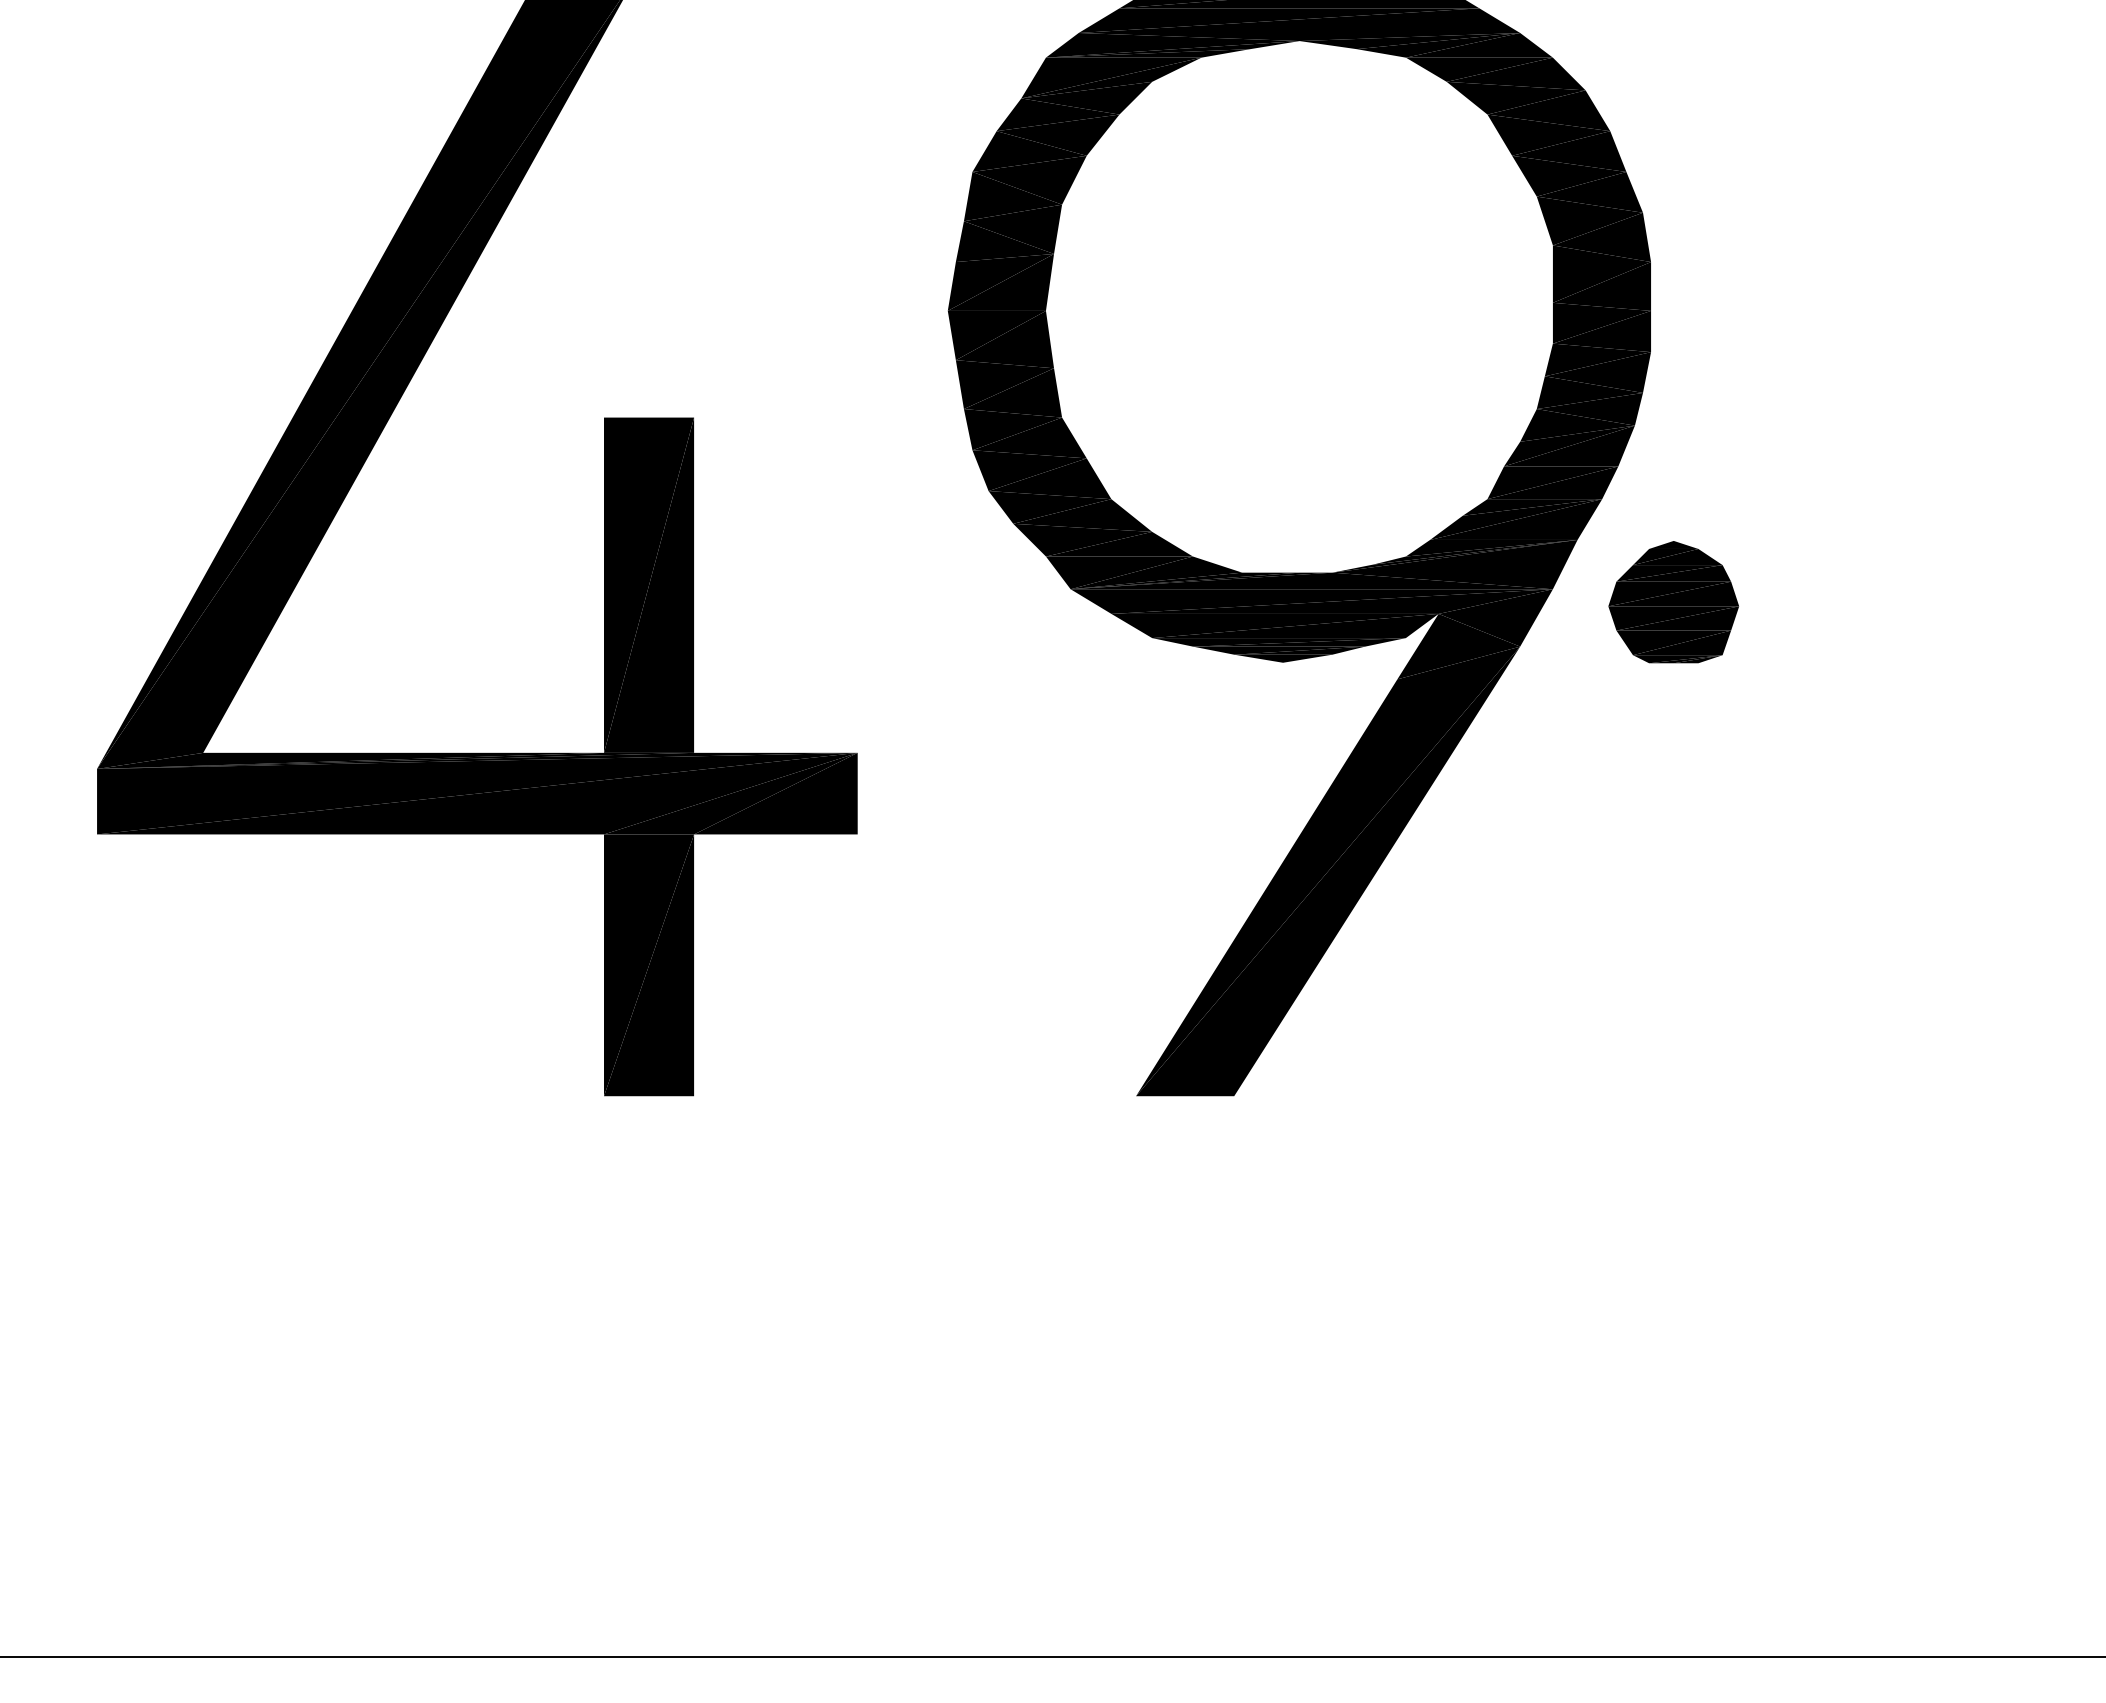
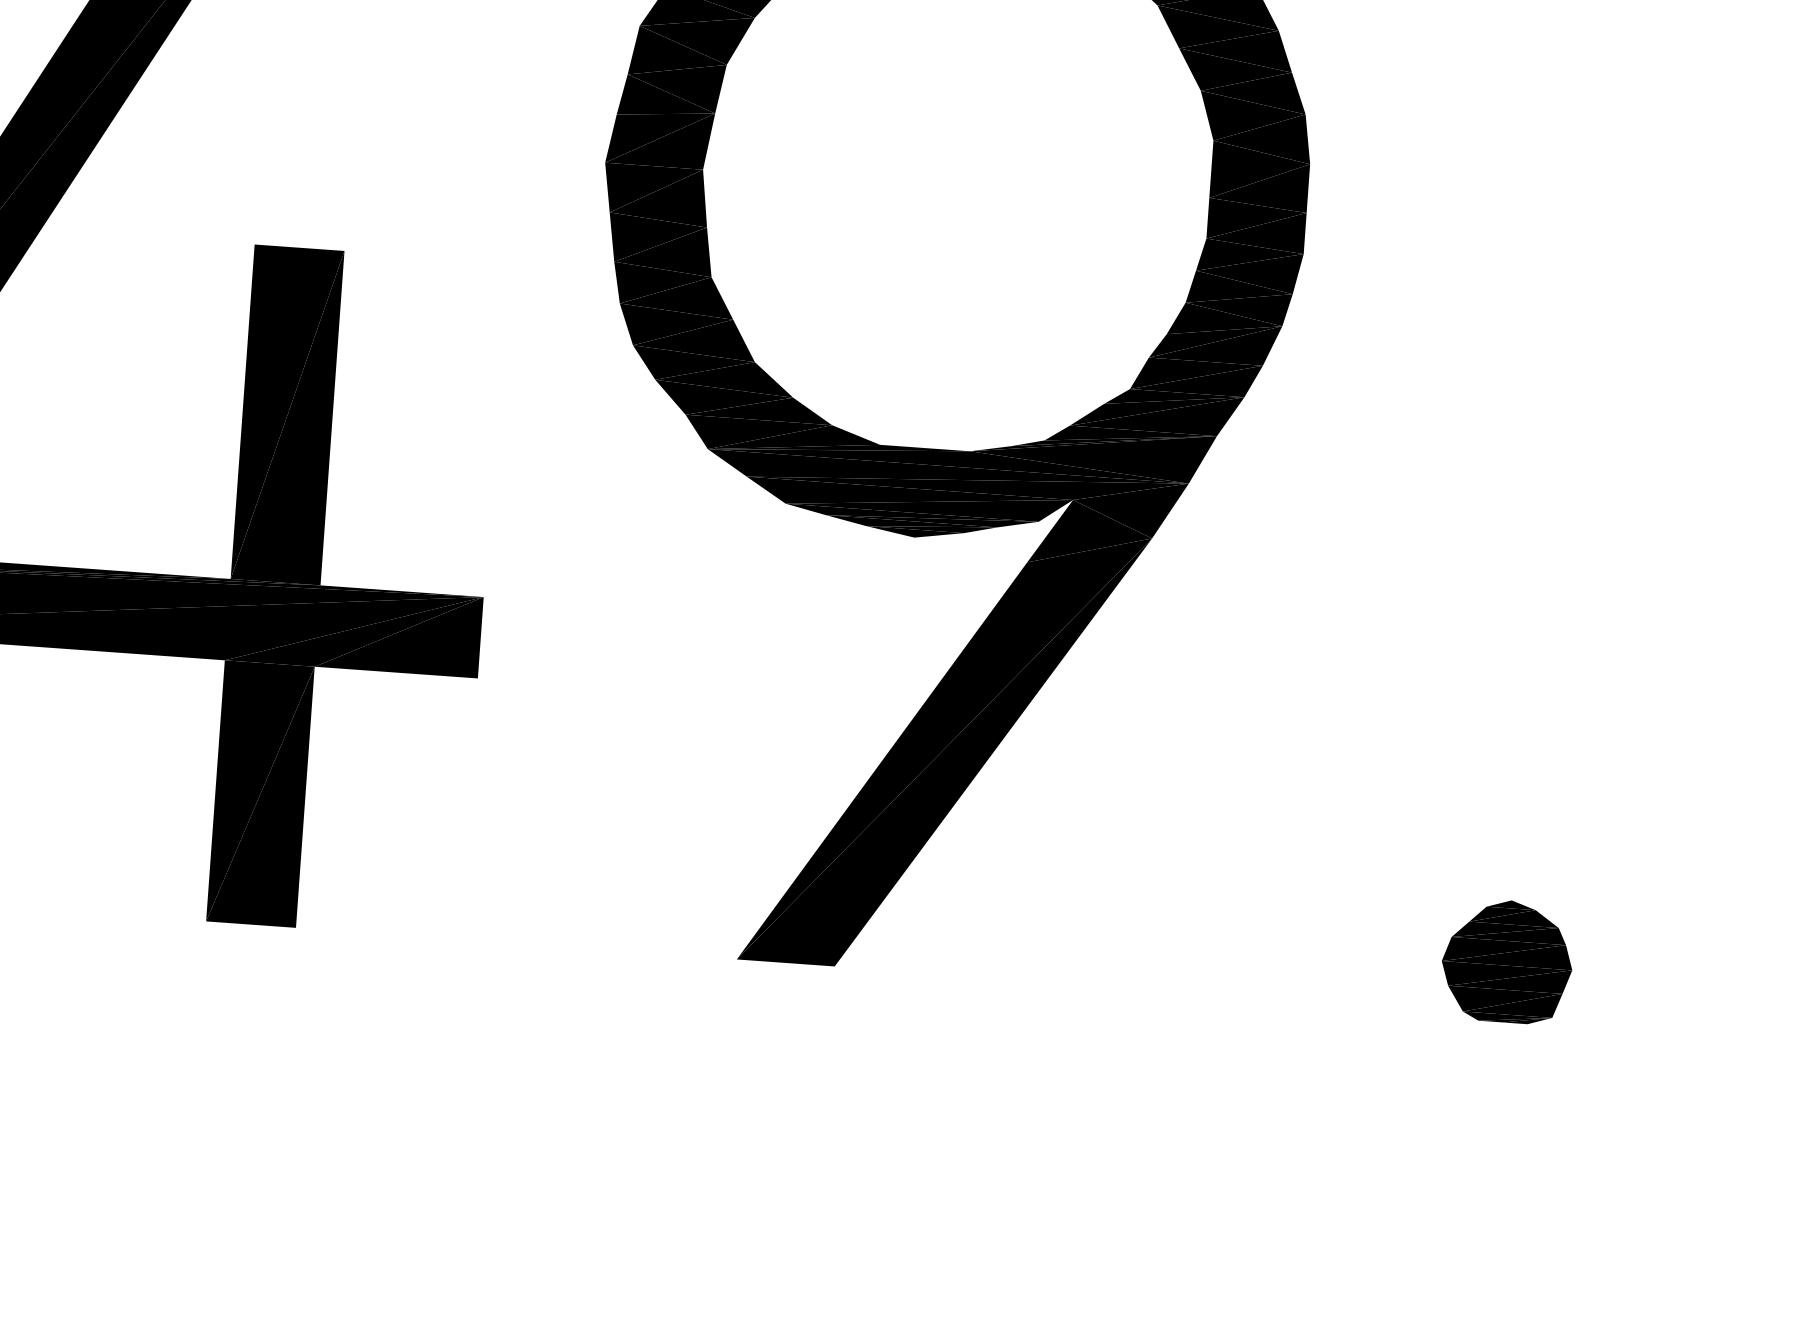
part: (1673, 602) -> (1507, 961), moved

